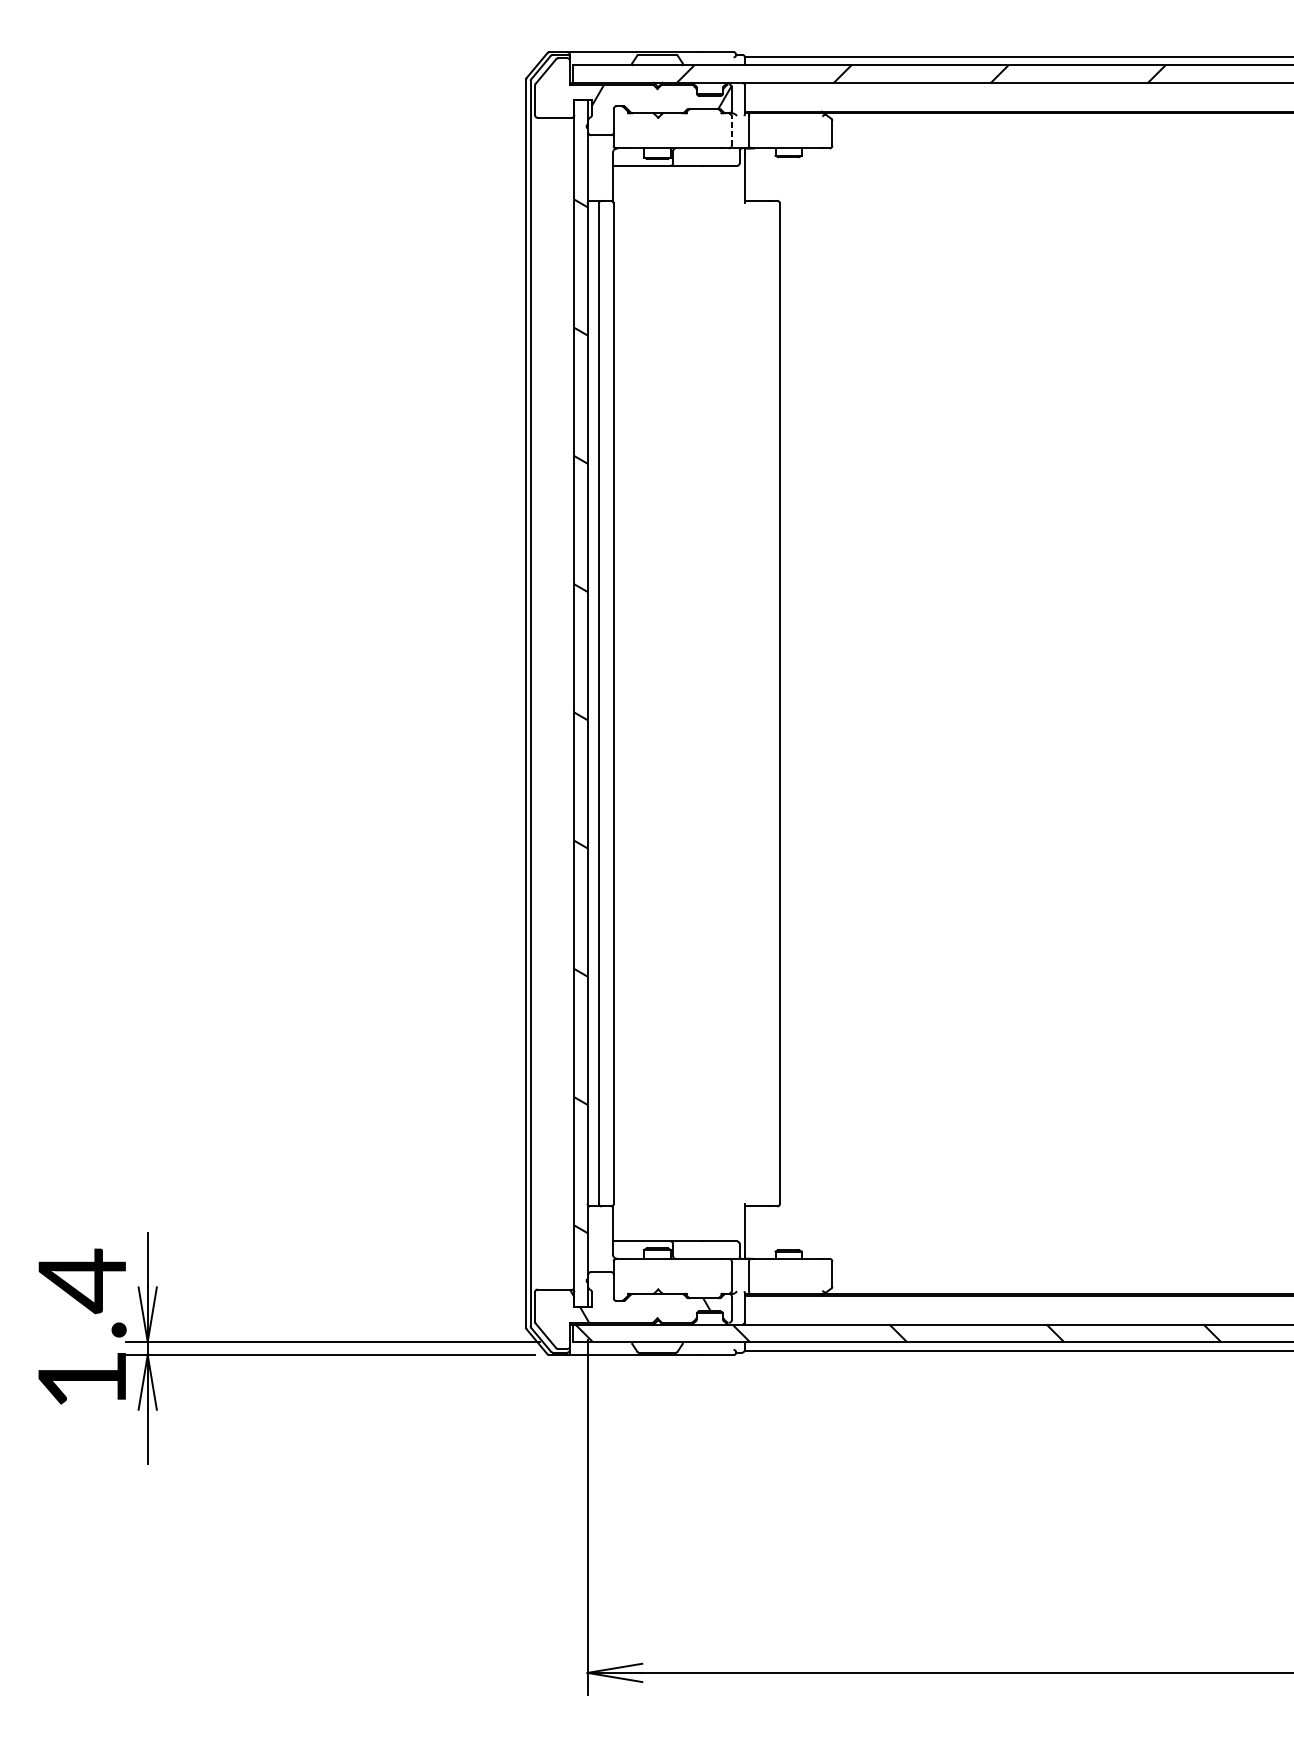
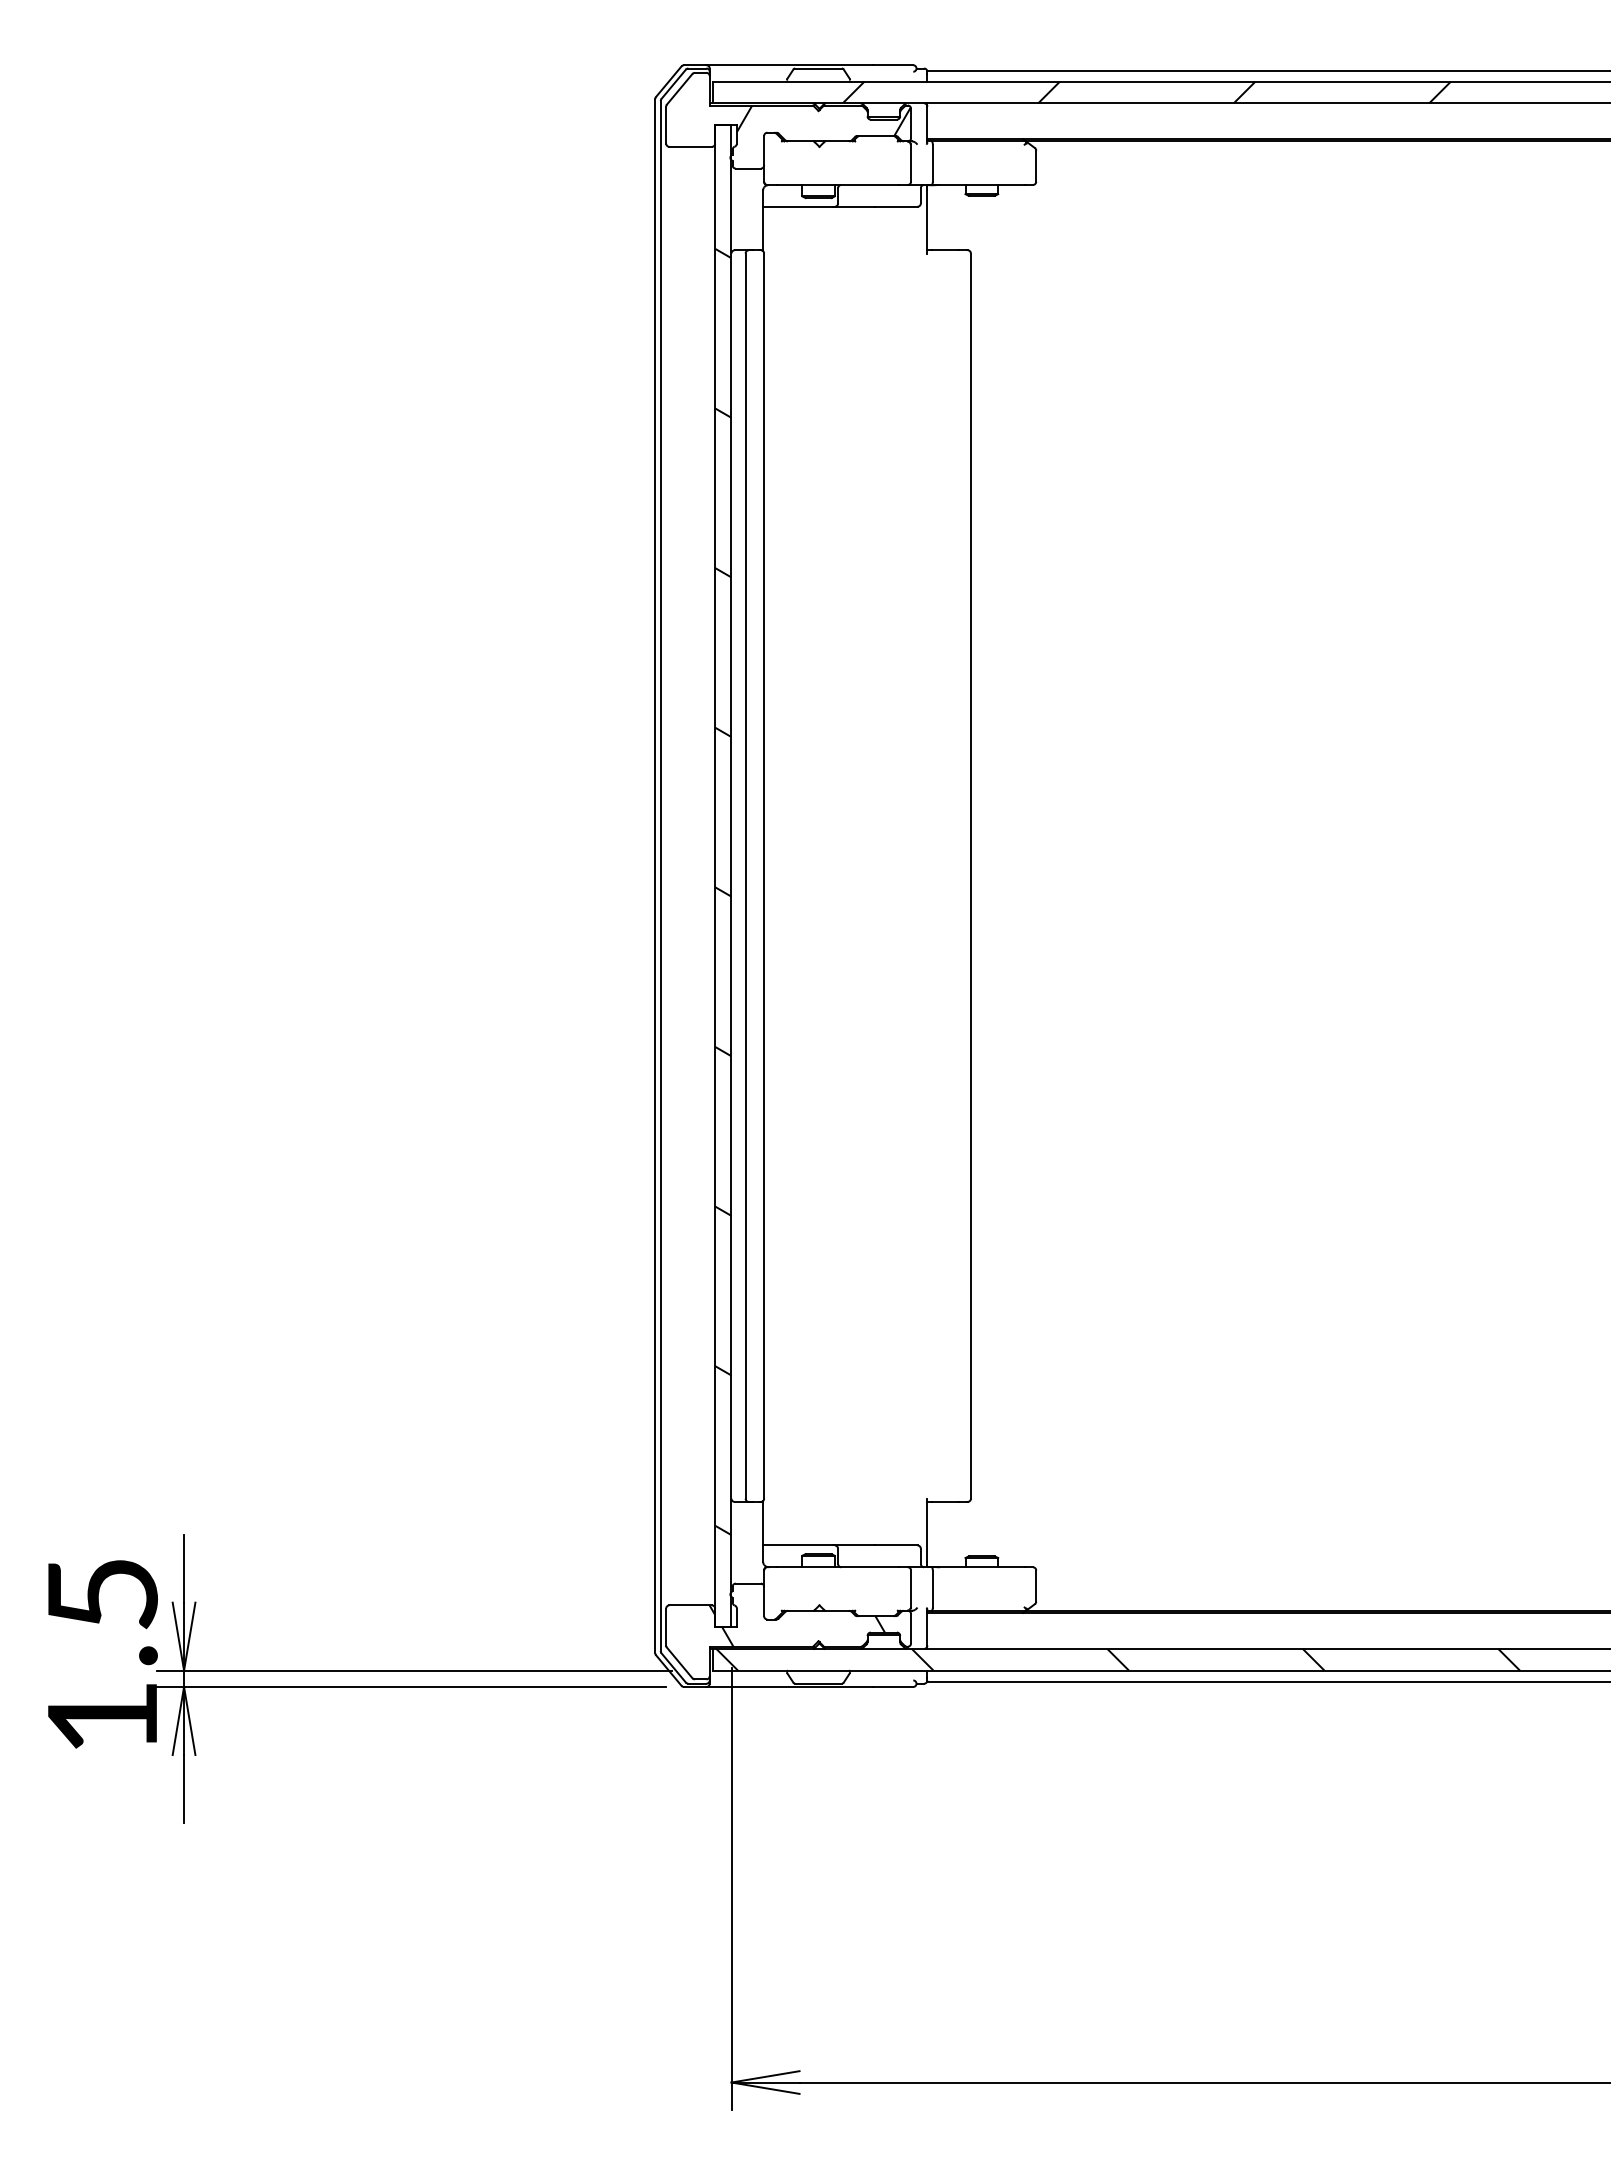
line: (732, 131) -> (911, 163), dashed -> solid
text: (82, 1280) -> (102, 1594), 1.4 -> 1.5

